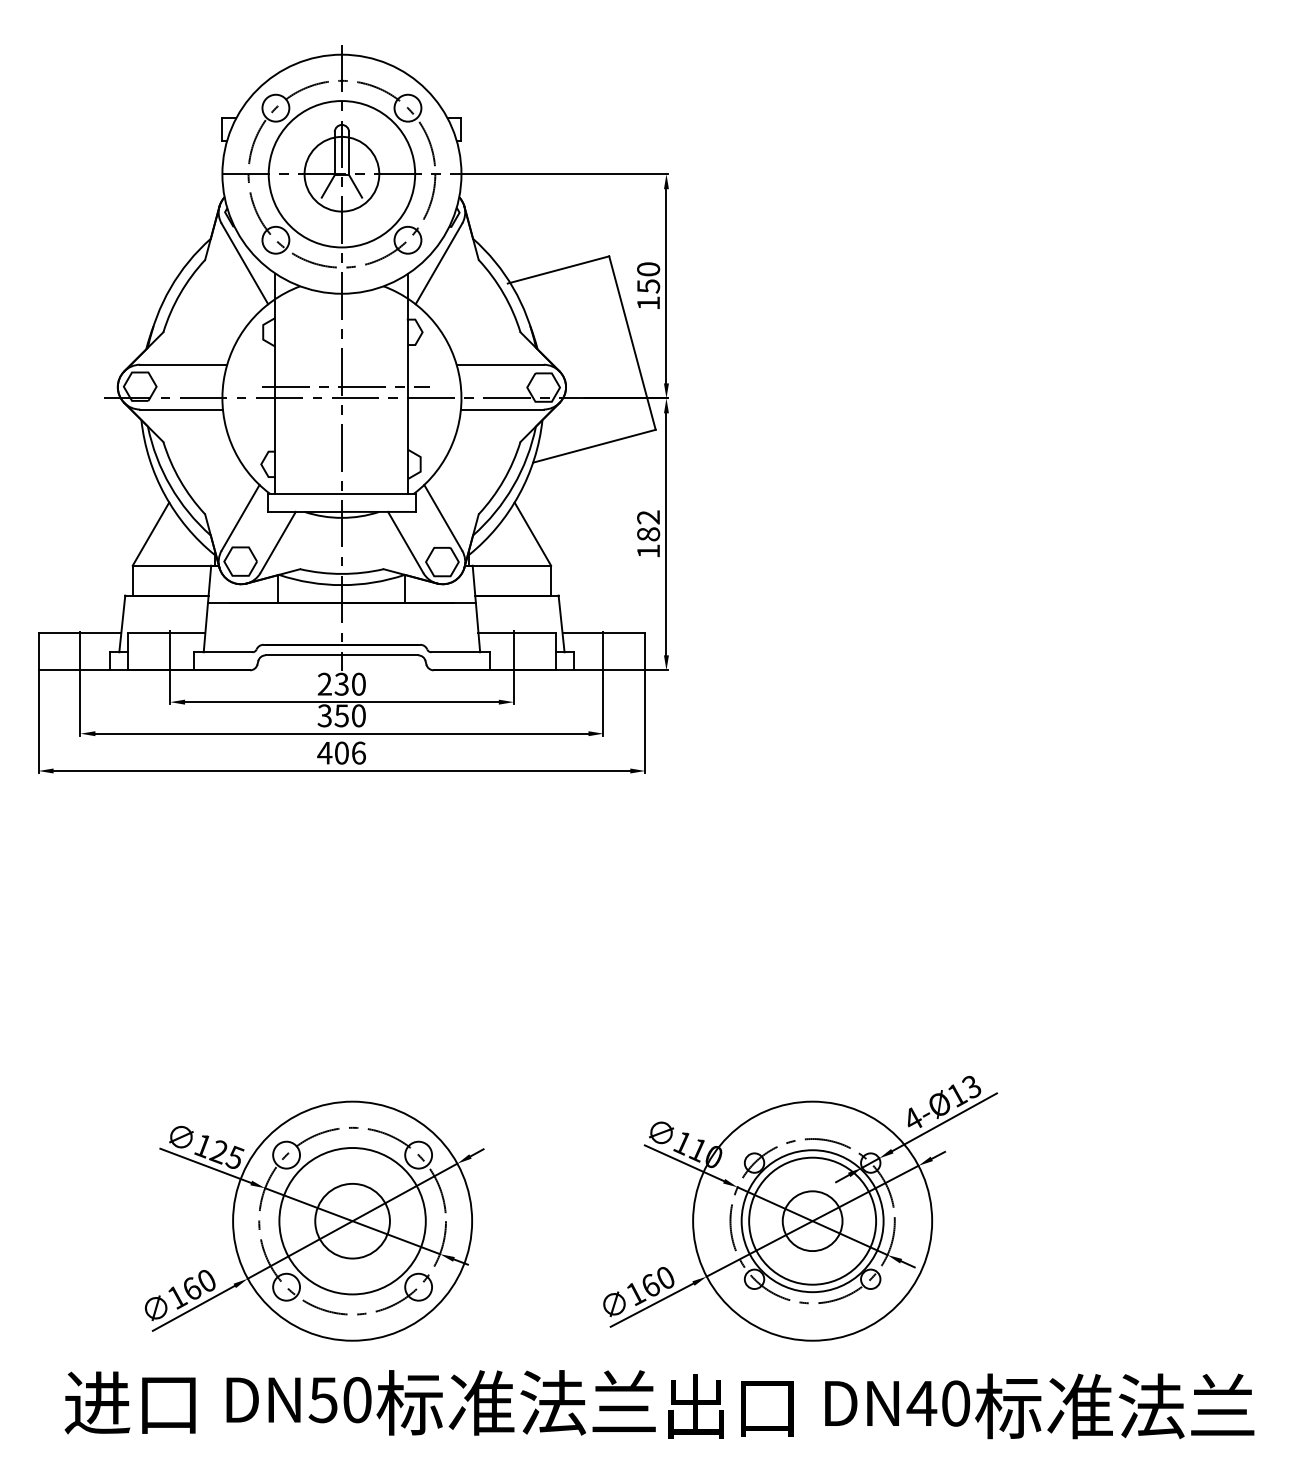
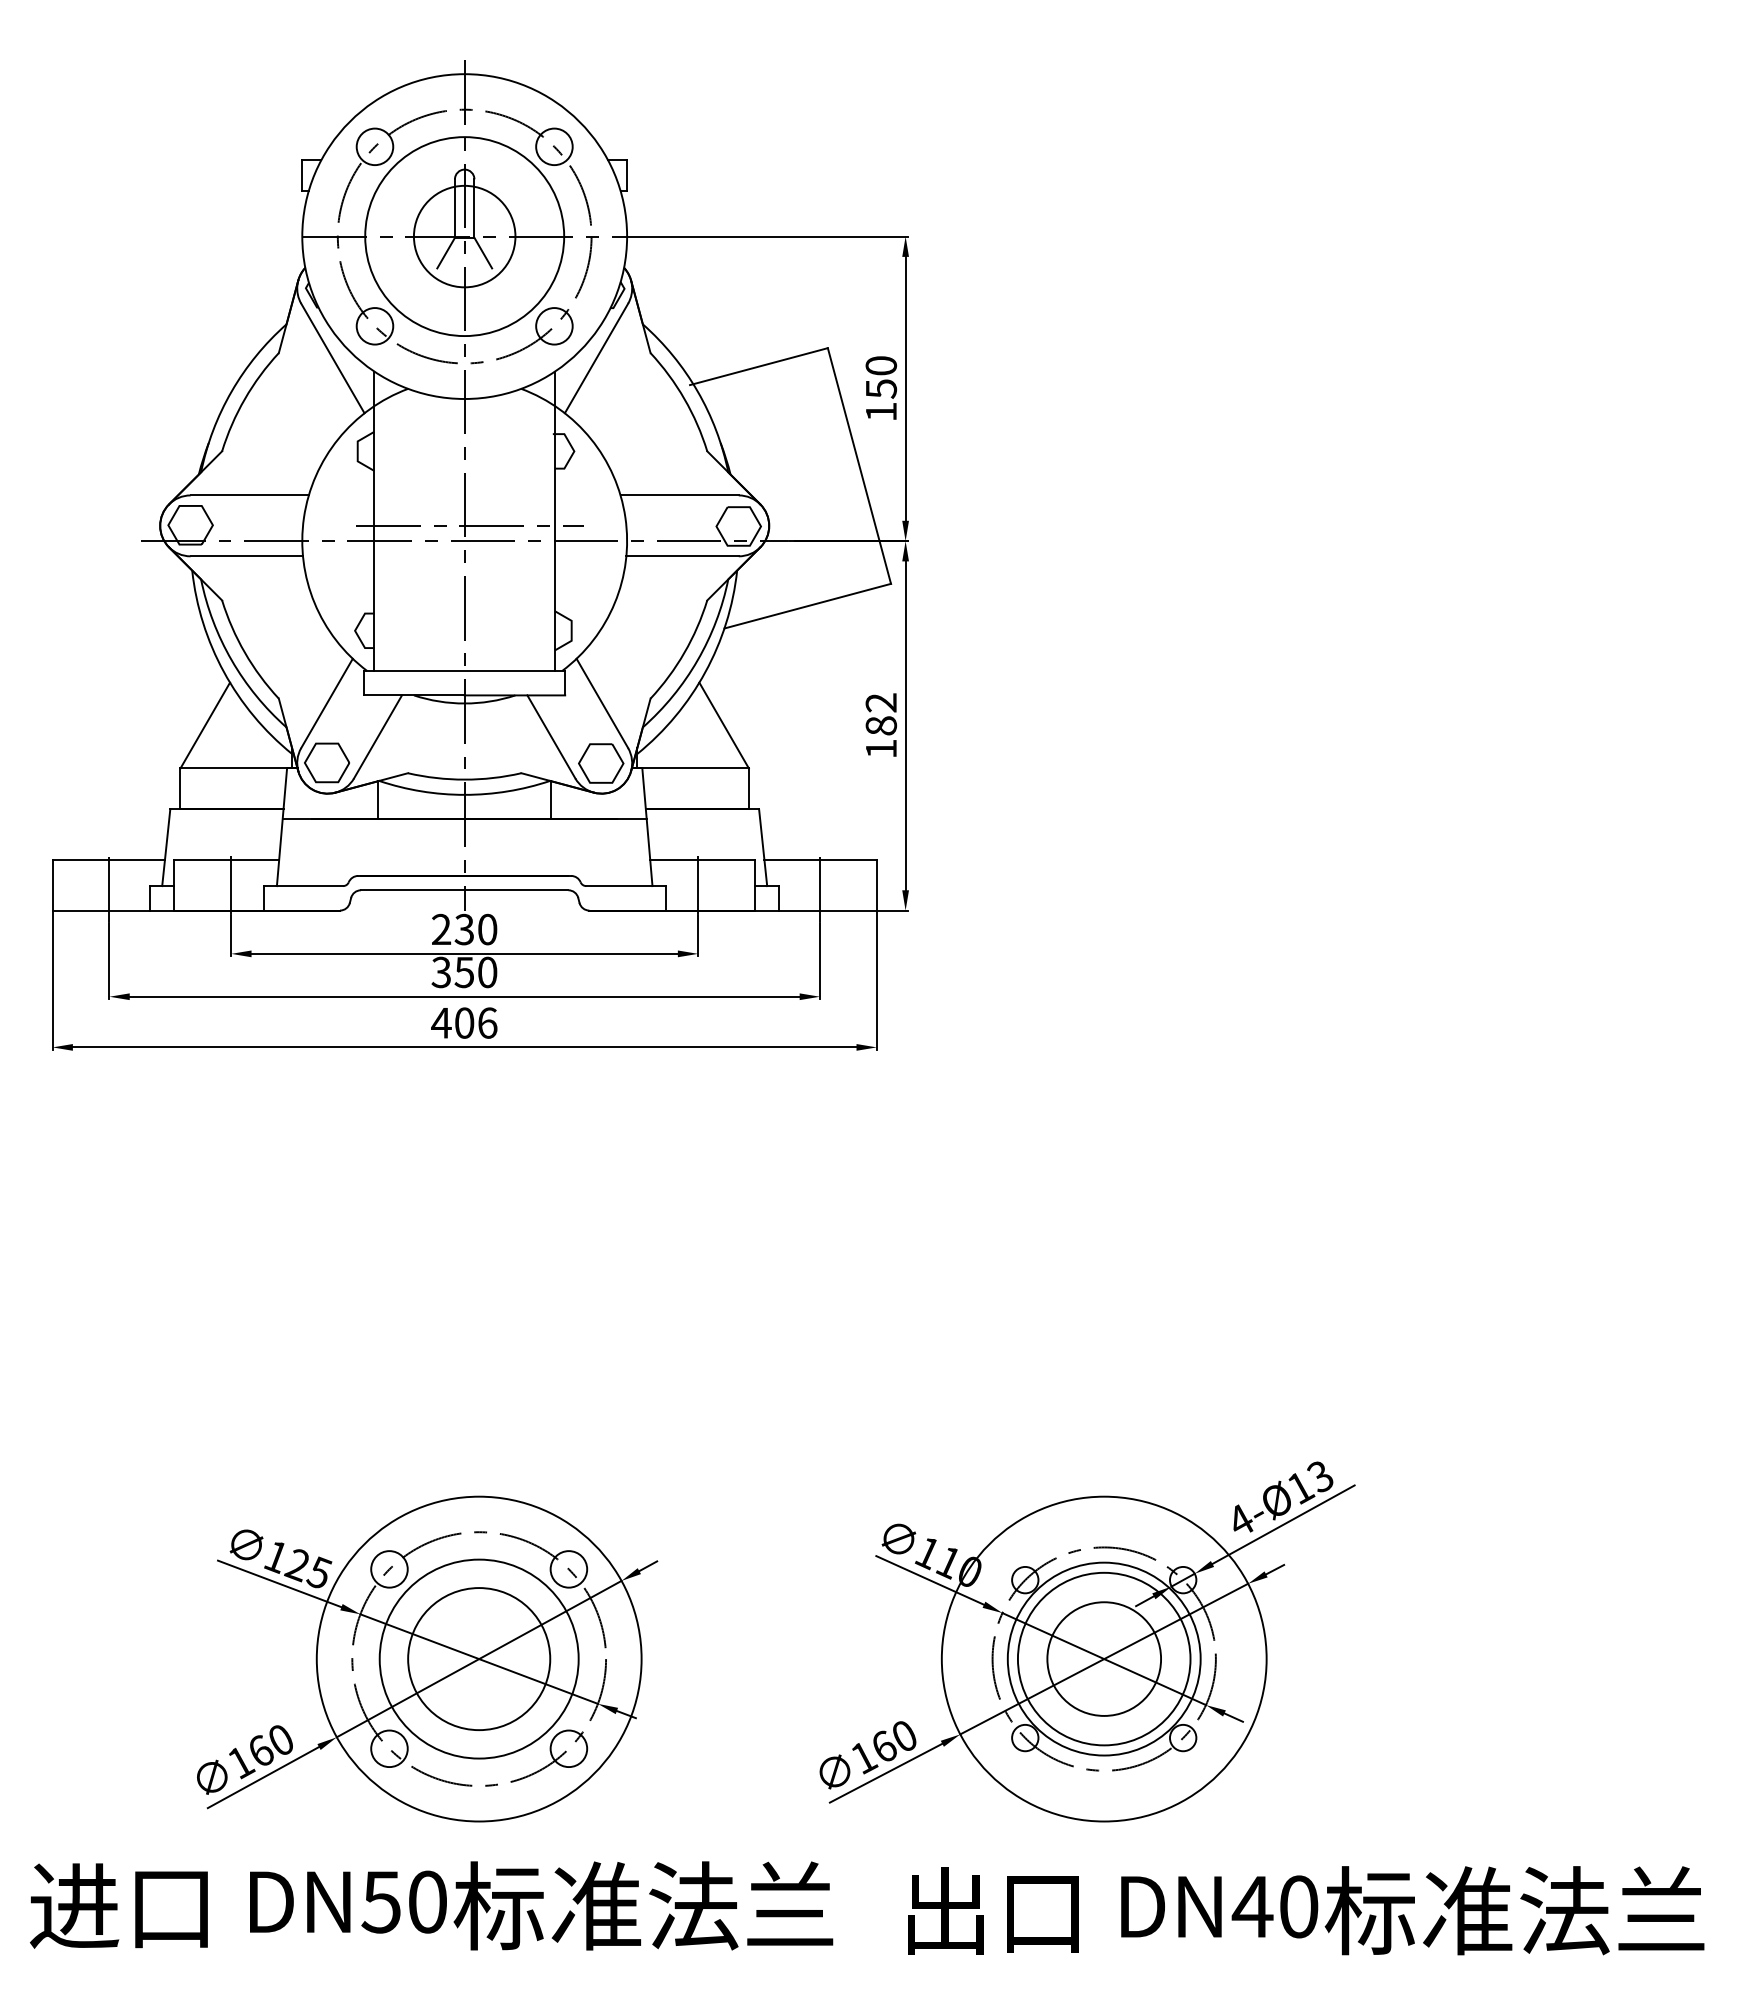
circle: (352, 1220) -> (478, 1658), size x1.4
circle: (812, 1220) -> (1103, 1658), size x1.4
text: (360, 1402) -> (431, 1905), moved

